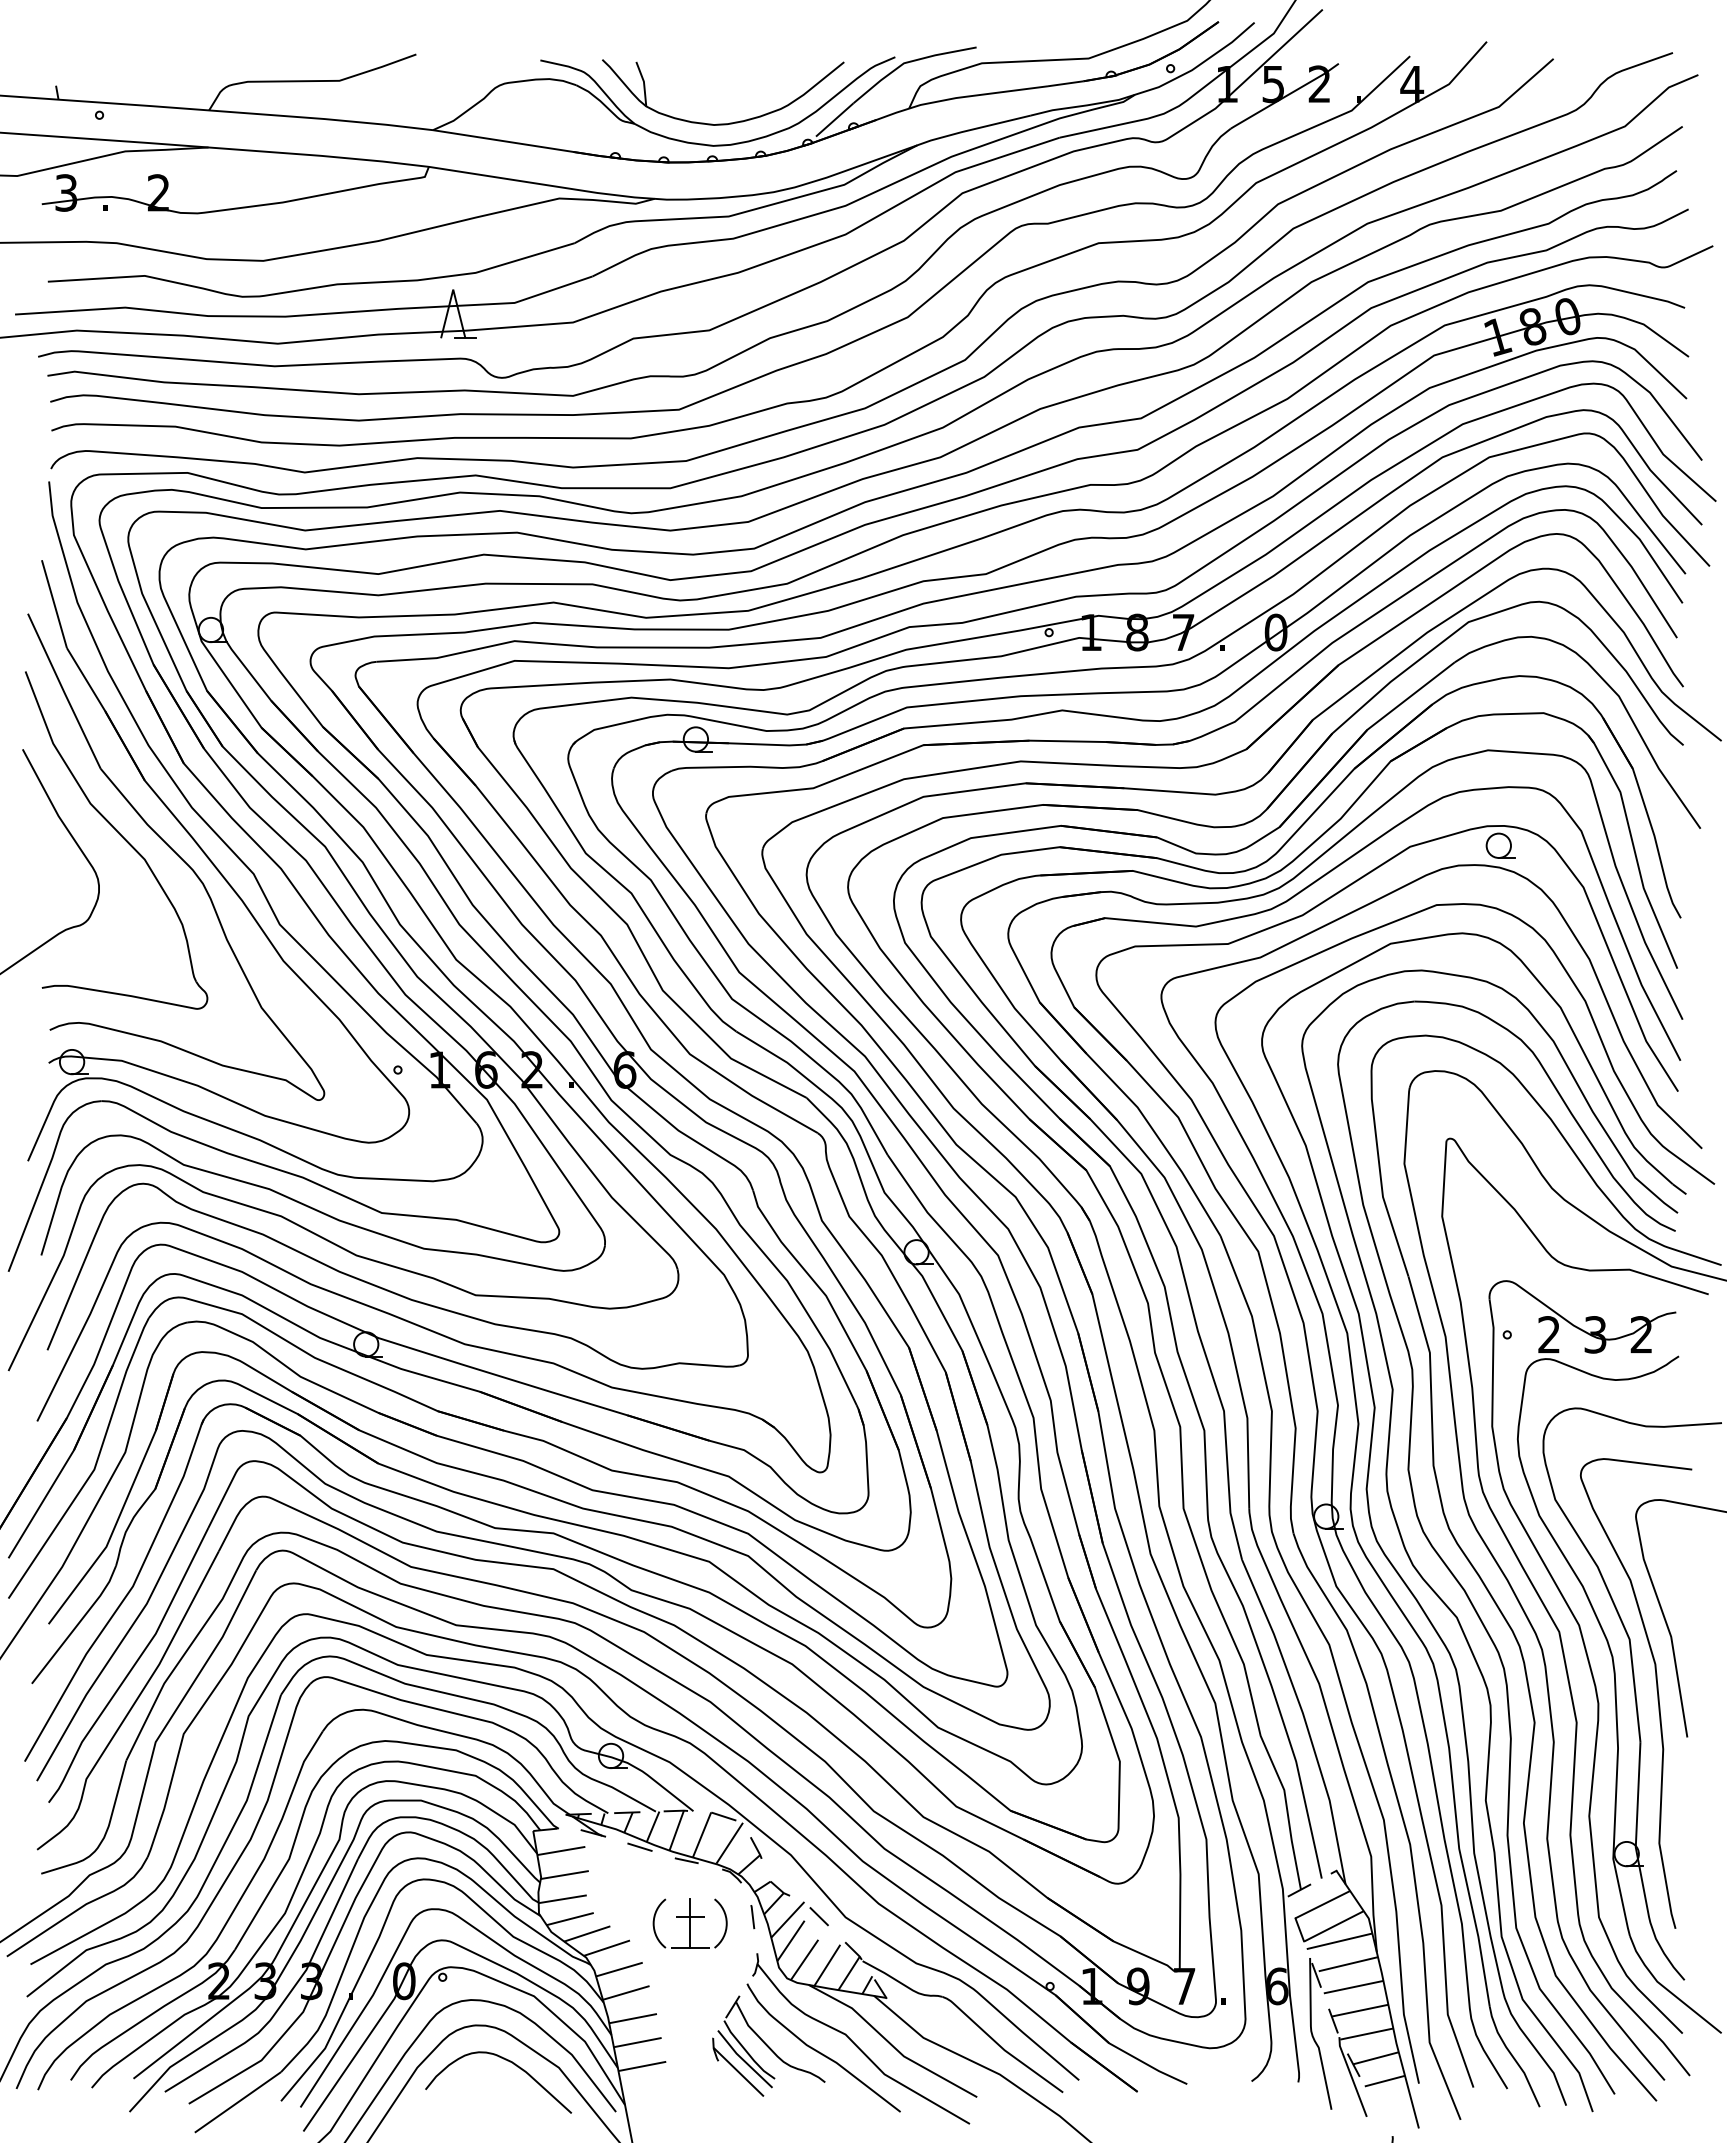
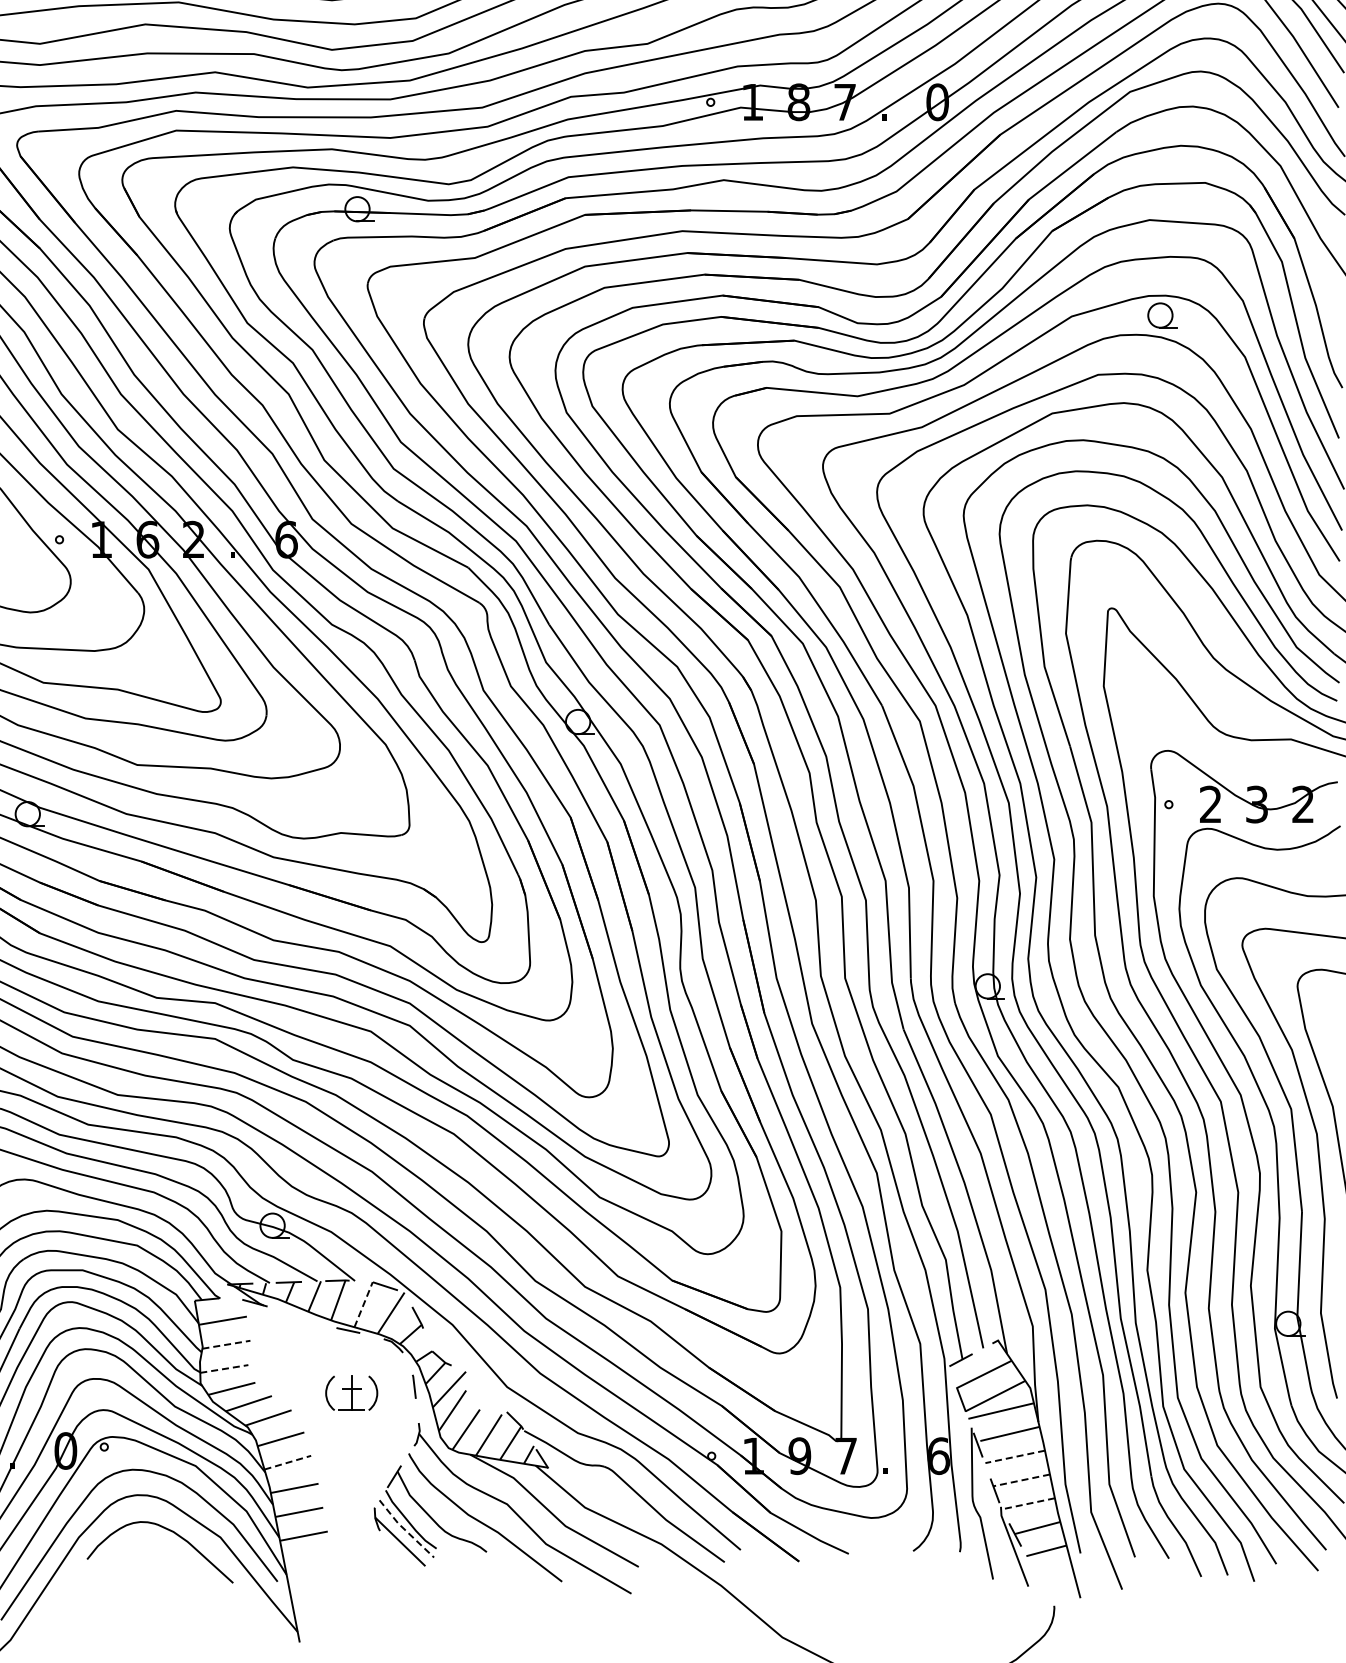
line: (702, 1834) -> (364, 1304), solid -> dashed
line: (639, 1846) -> (301, 1316), removed
line: (565, 1874) -> (227, 1344), solid -> dashed
line: (563, 1899) -> (225, 1369), solid -> dashed
line: (818, 1916) -> (480, 1386), removed
part: (689, 1923) -> (351, 1393), size x0.7
line: (1353, 1987) -> (1015, 1457), solid -> dashed
line: (626, 1992) -> (288, 1462), solid -> dashed
line: (1360, 2010) -> (1022, 1480), solid -> dashed
line: (1366, 2034) -> (1028, 1504), solid -> dashed
line: (743, 2060) -> (405, 1530), solid -> dashed

